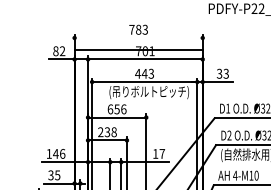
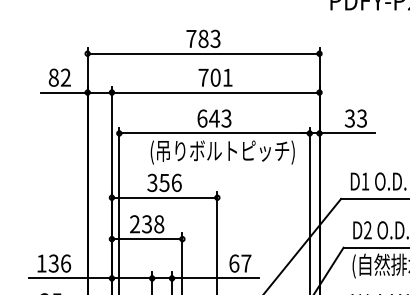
line: (138, 50) -> (203, 54), moved
text: (137, 73) -> (201, 117), 443 -> 643
text: (110, 109) -> (152, 183), 656 -> 356
text: (55, 153) -> (53, 262), 146 -> 136
text: (155, 153) -> (234, 262), 17 -> 67

